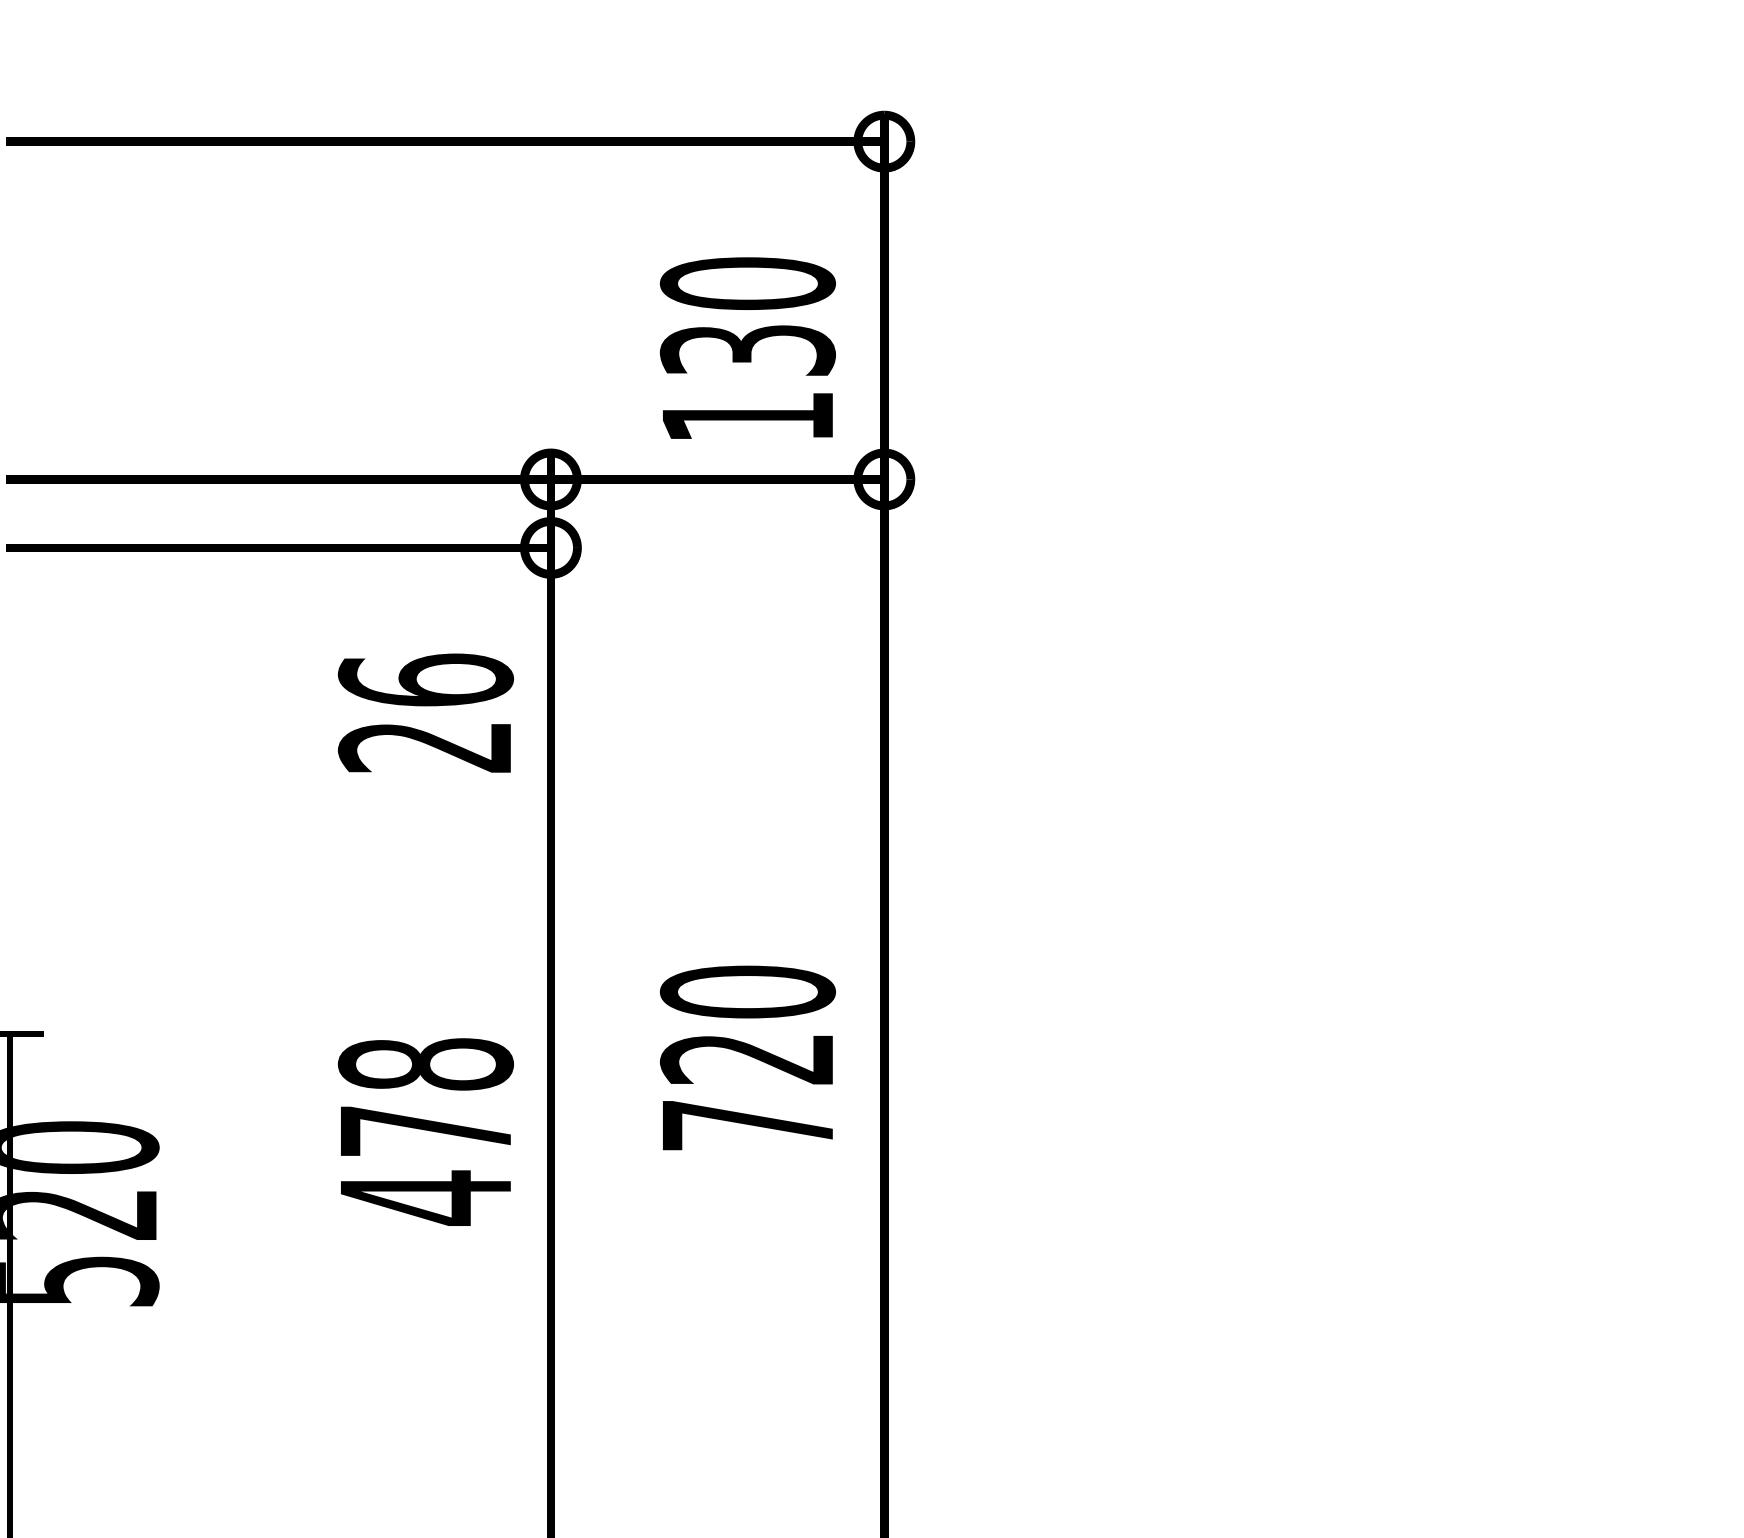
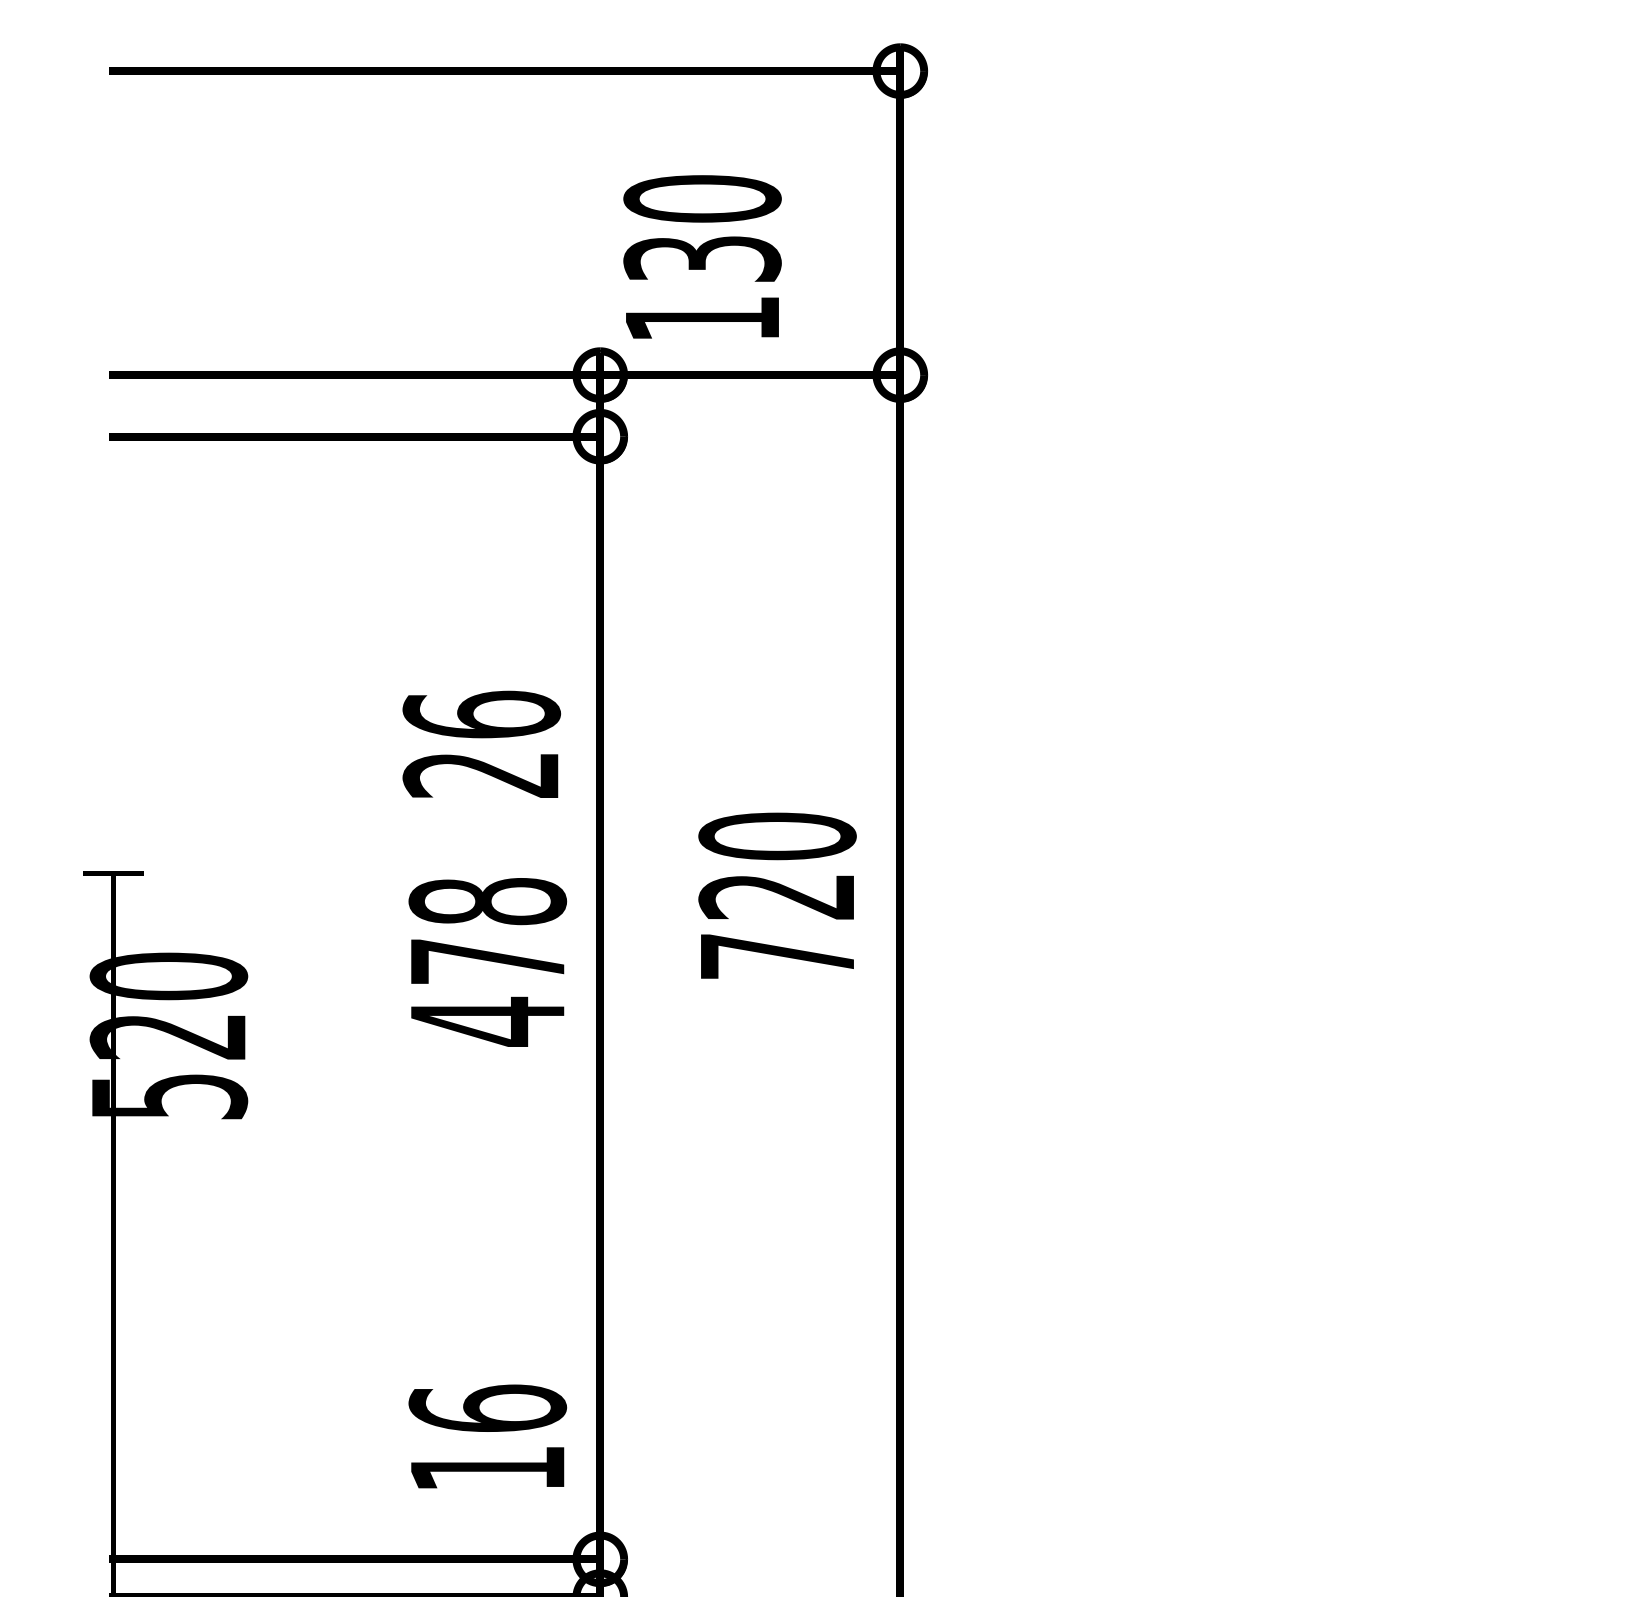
text: (747, 347) -> (702, 256), moved
text: (425, 712) -> (481, 743), moved

